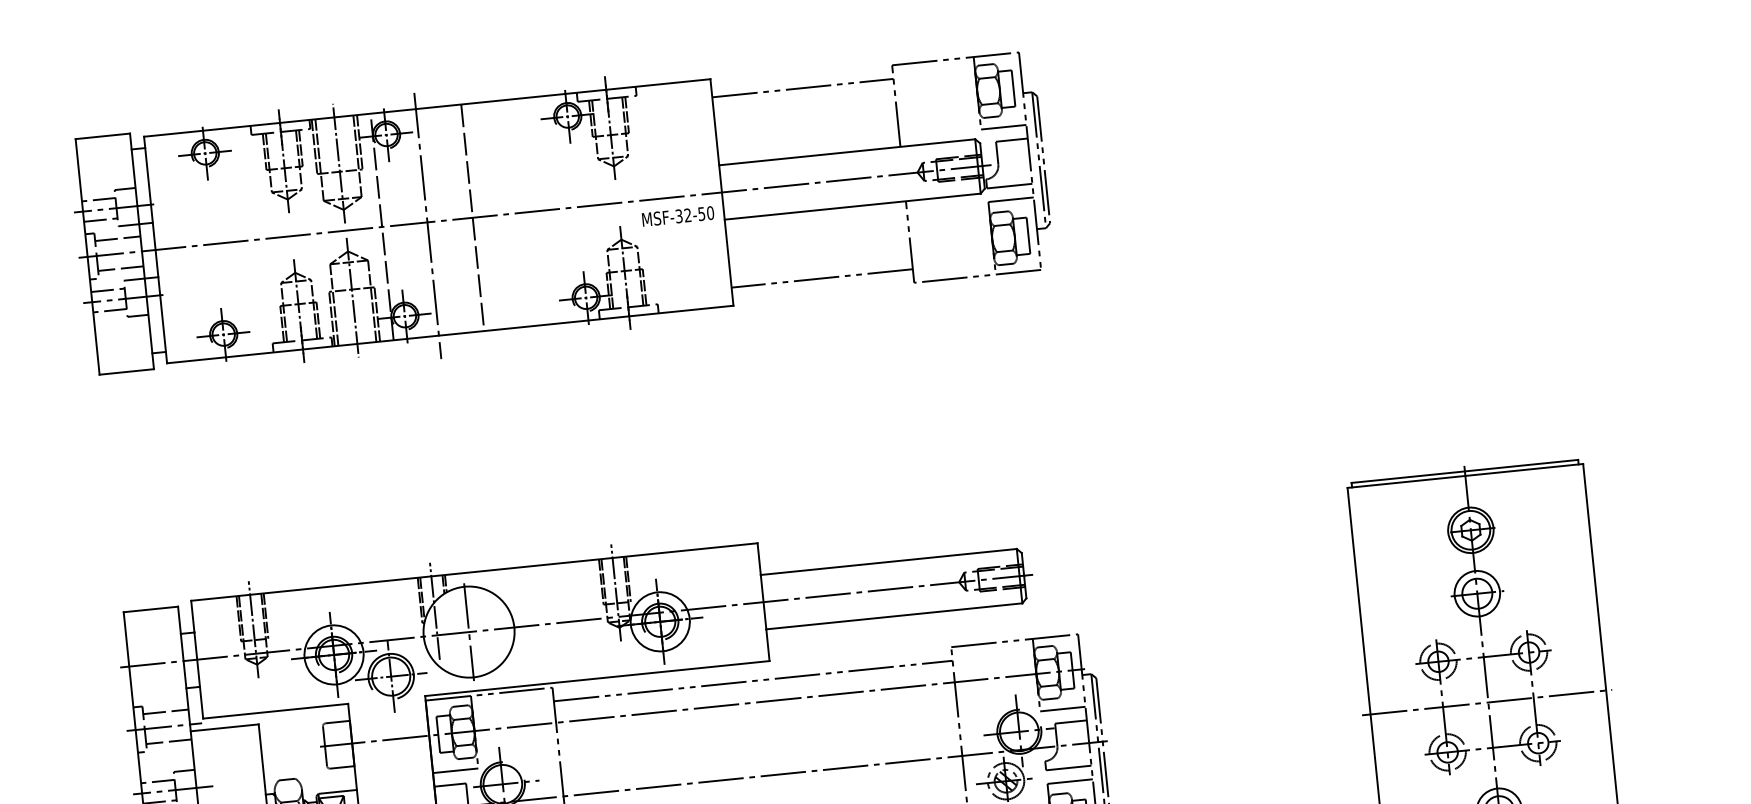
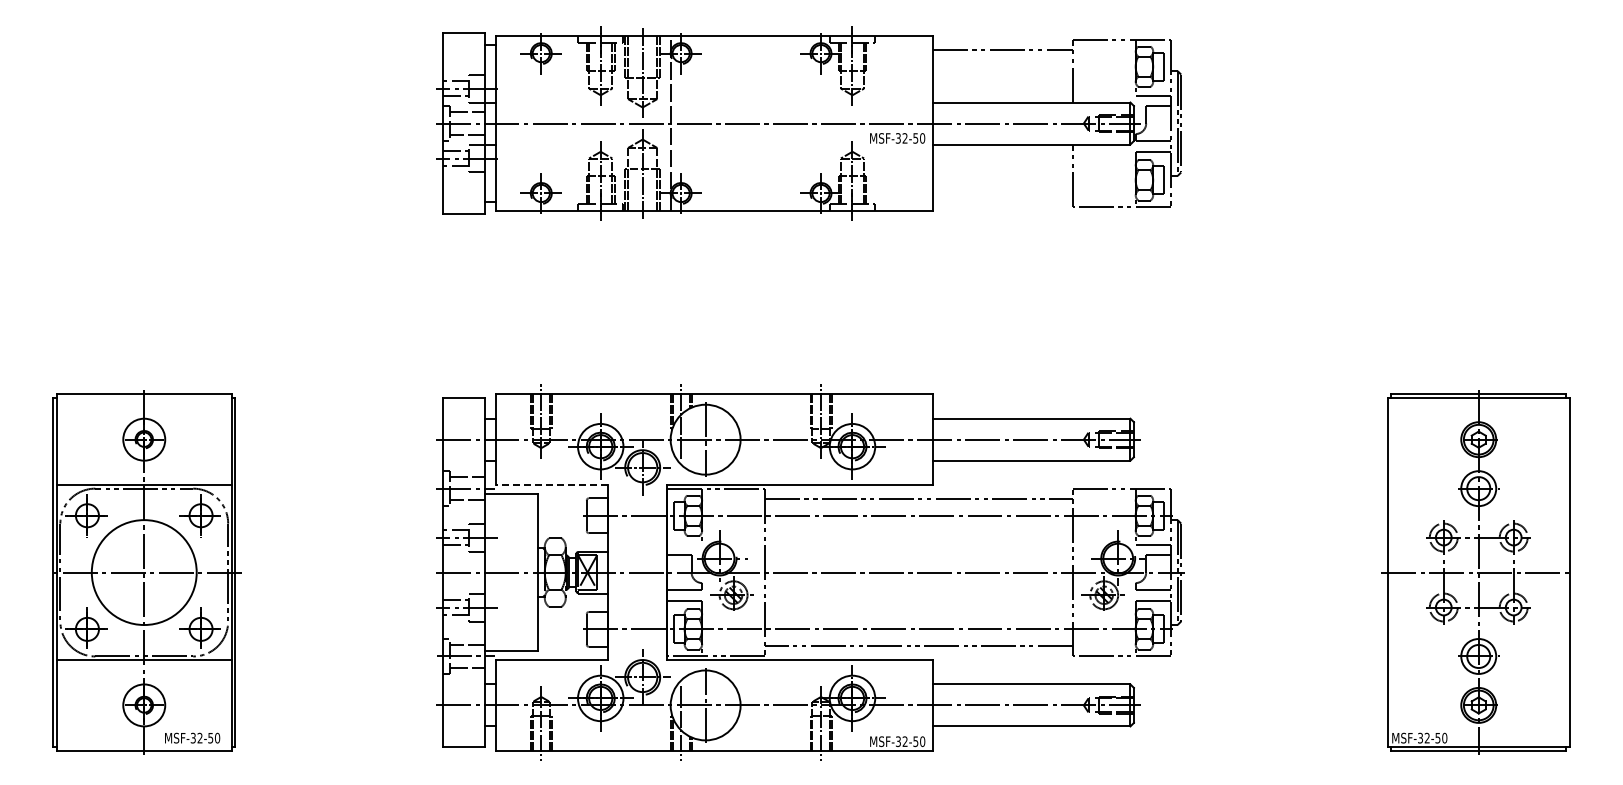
line: (472, 217) -> (740, 123), removed
line: (427, 226) -> (705, 126), removed
line: (821, 277) -> (1002, 196), removed
line: (275, 711) -> (551, 485), solid -> dashed
line: (455, 770) -> (684, 544), removed

